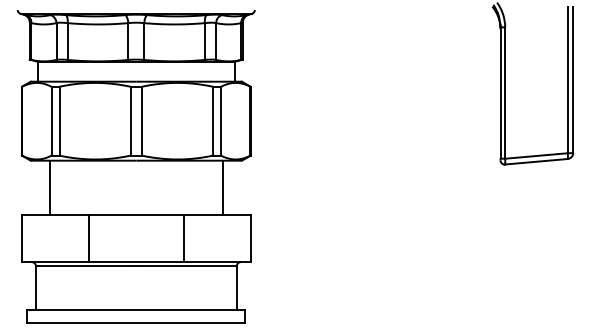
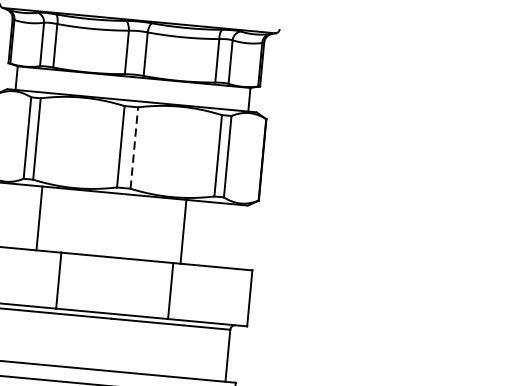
line: (142, 120) -> (134, 147), solid -> dashed
line: (49, 187) -> (39, 218), moved
line: (222, 187) -> (183, 231), moved

